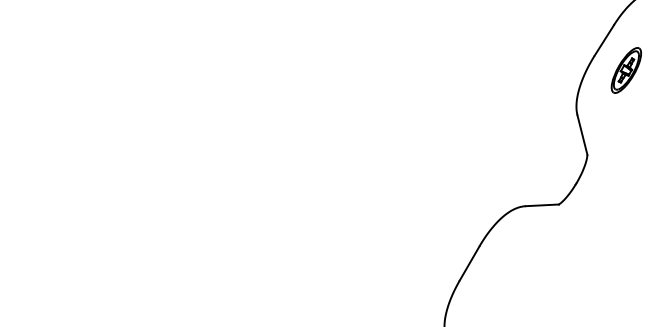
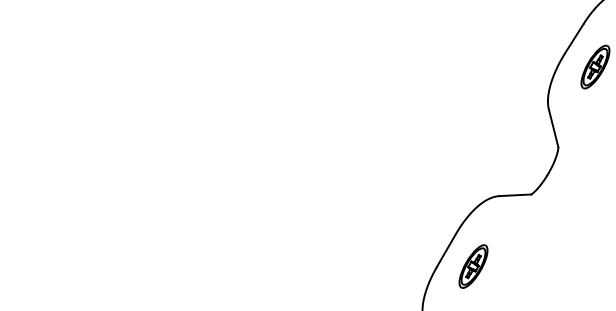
part: (497, 280) -> (472, 266), added

